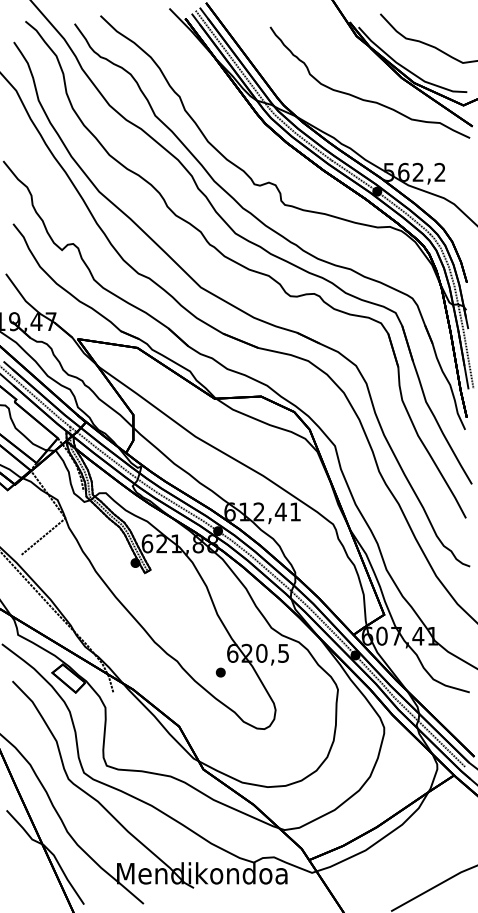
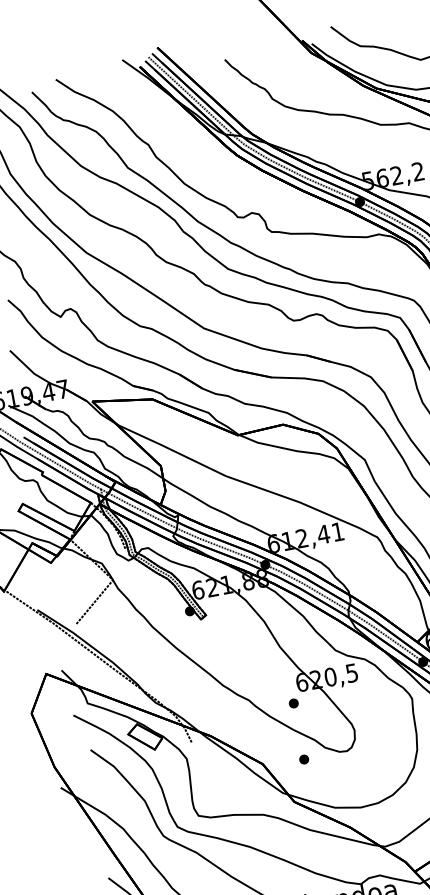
part: (220, 729) -> (303, 759), added

